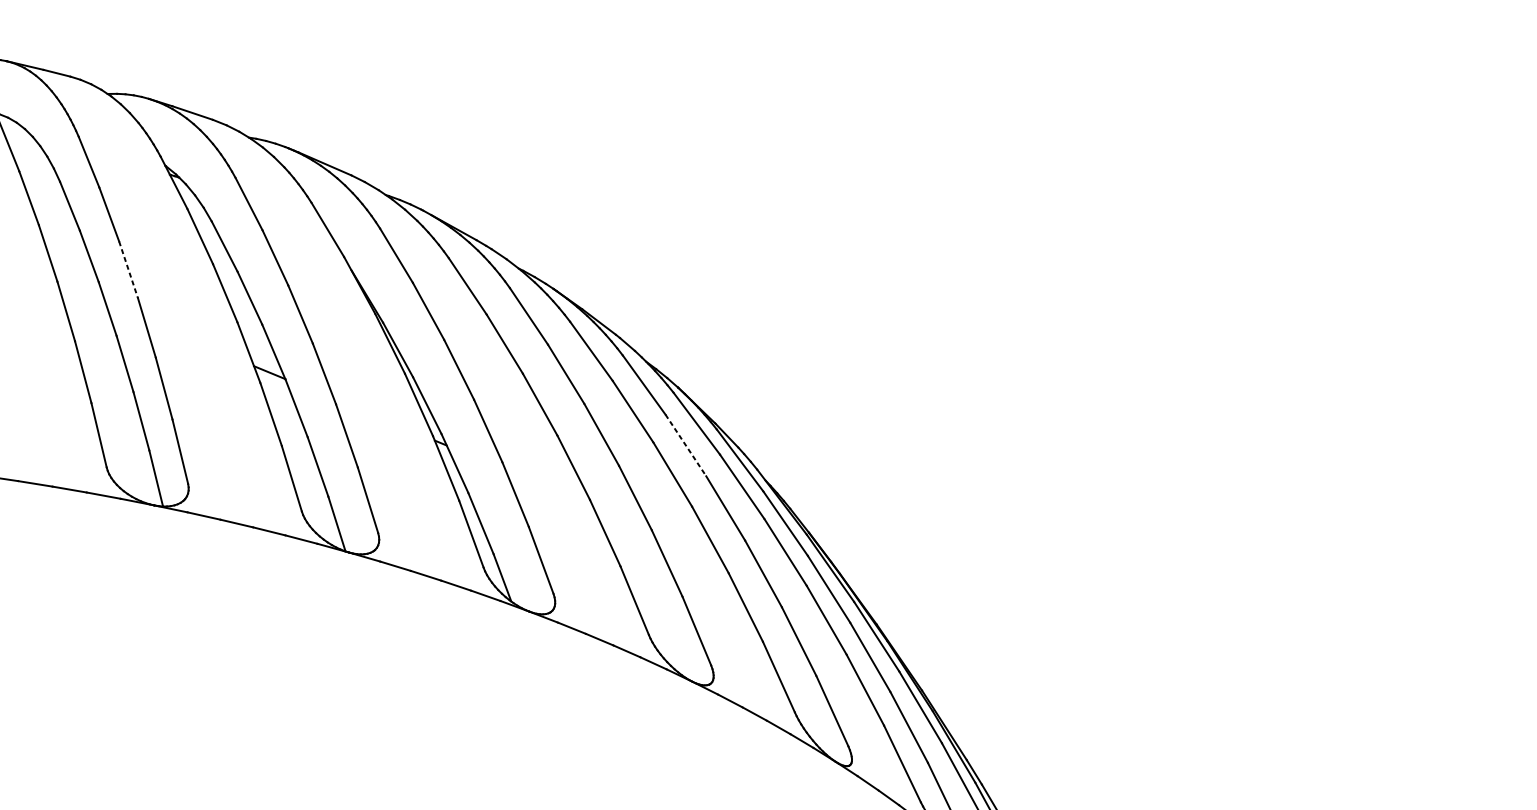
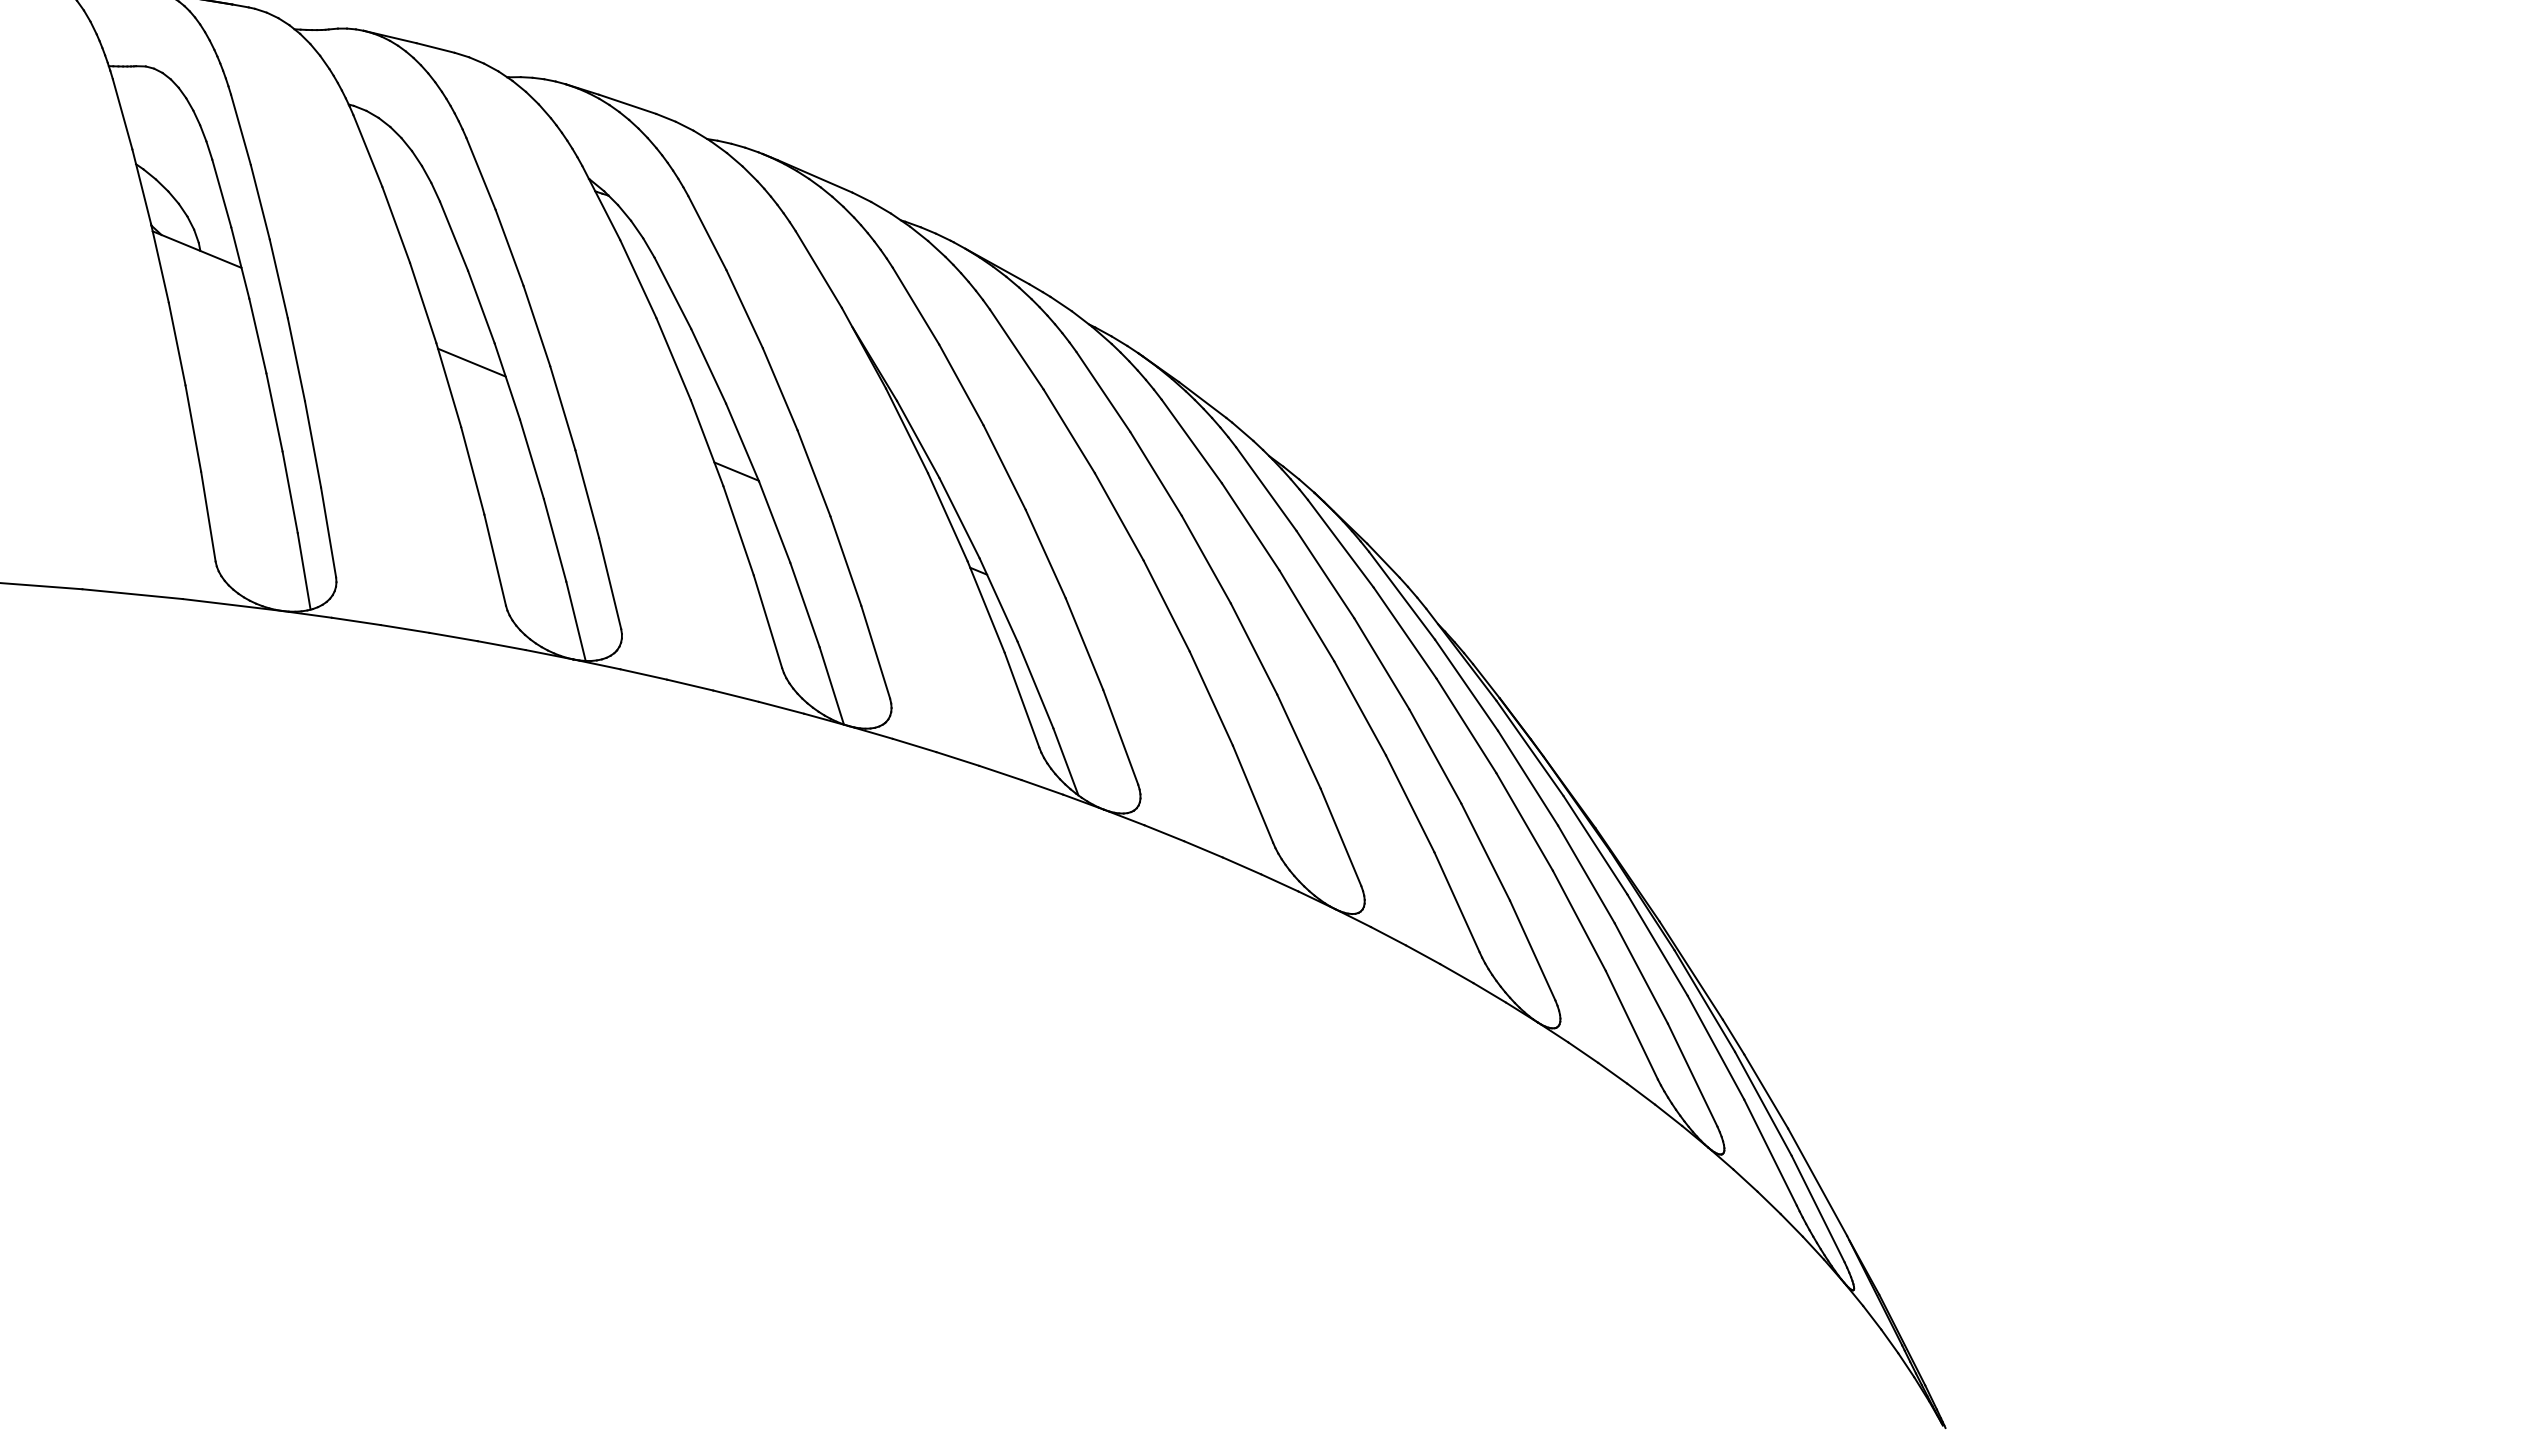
line: (128, 270) -> (537, 326), dashed -> solid
line: (82, 295) -> (471, 362), added
line: (685, 446) -> (1325, 575), dashed -> solid

